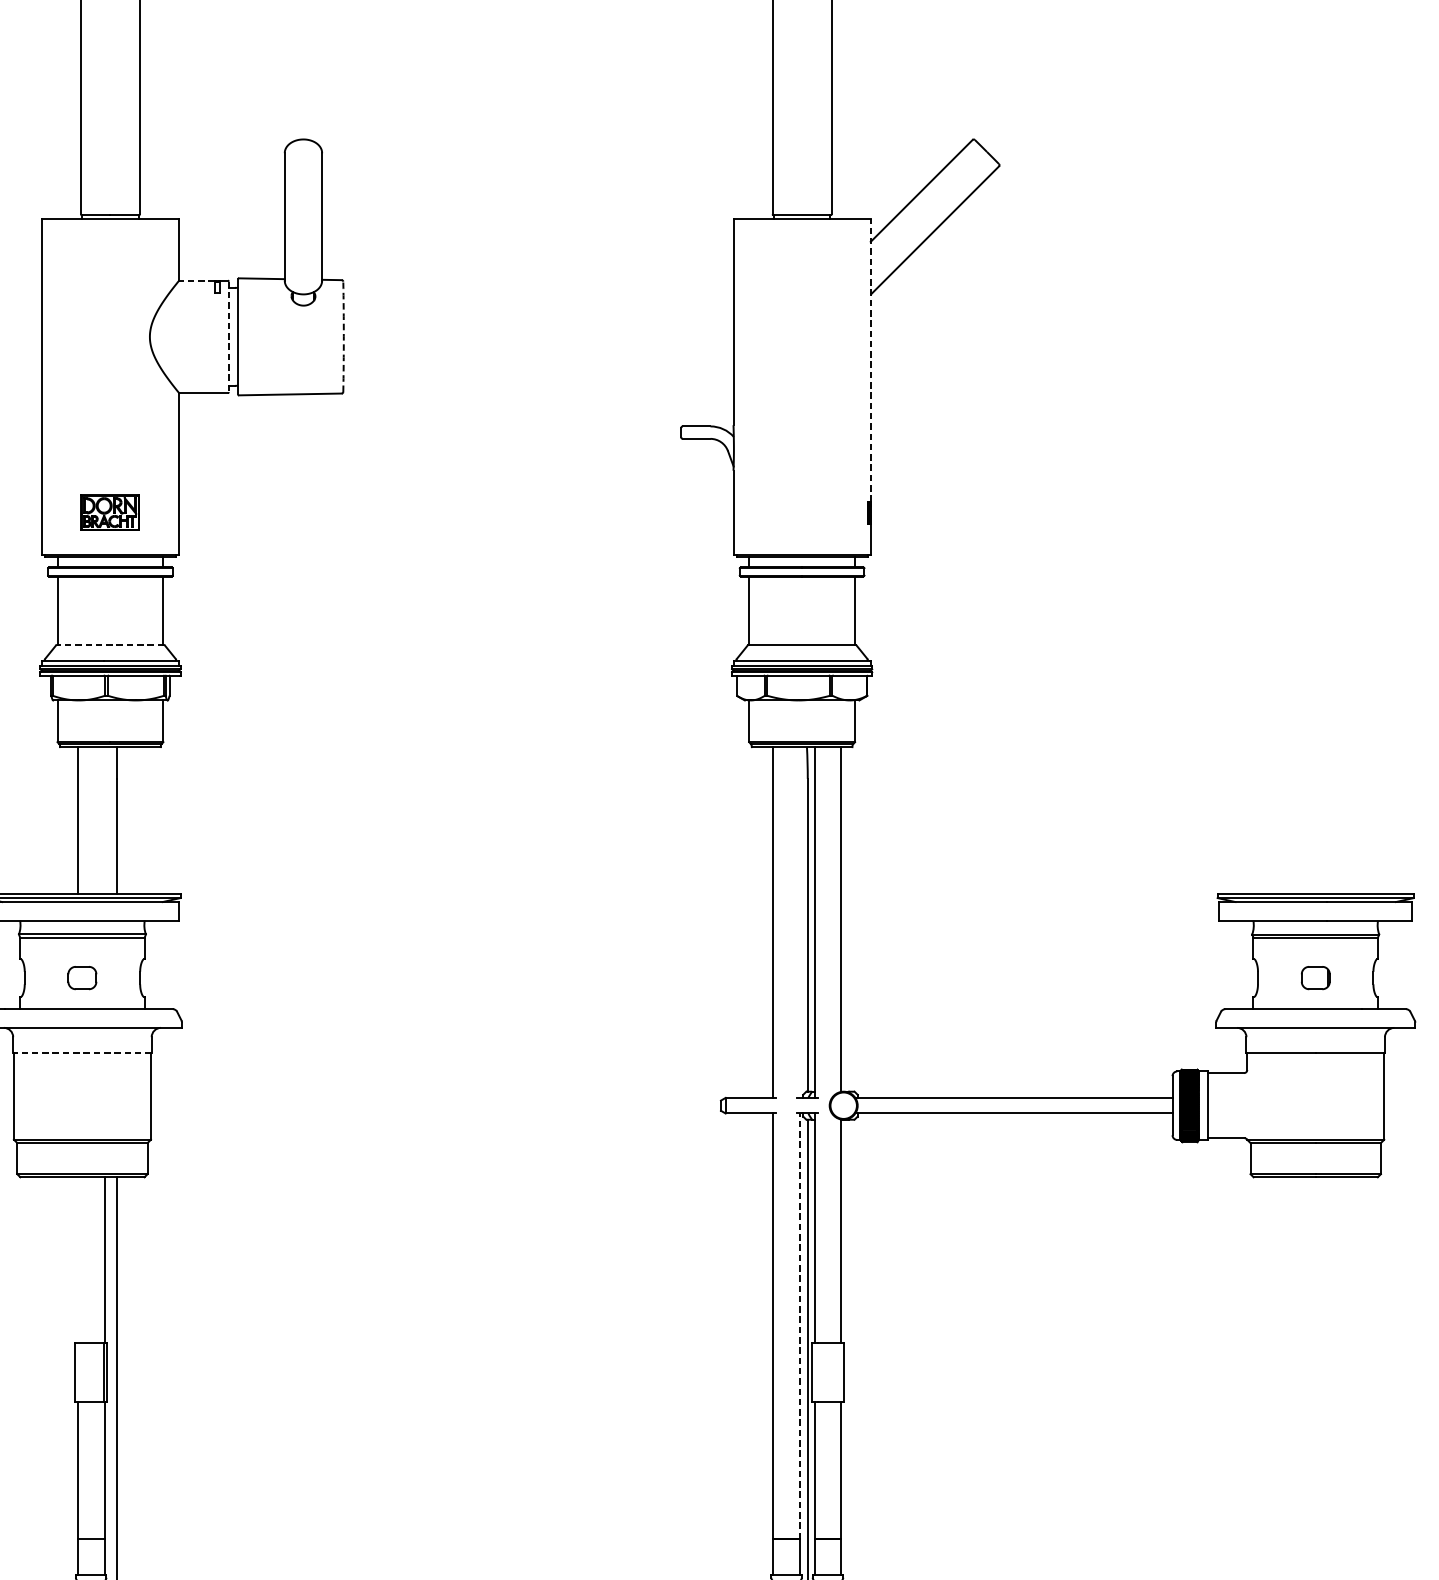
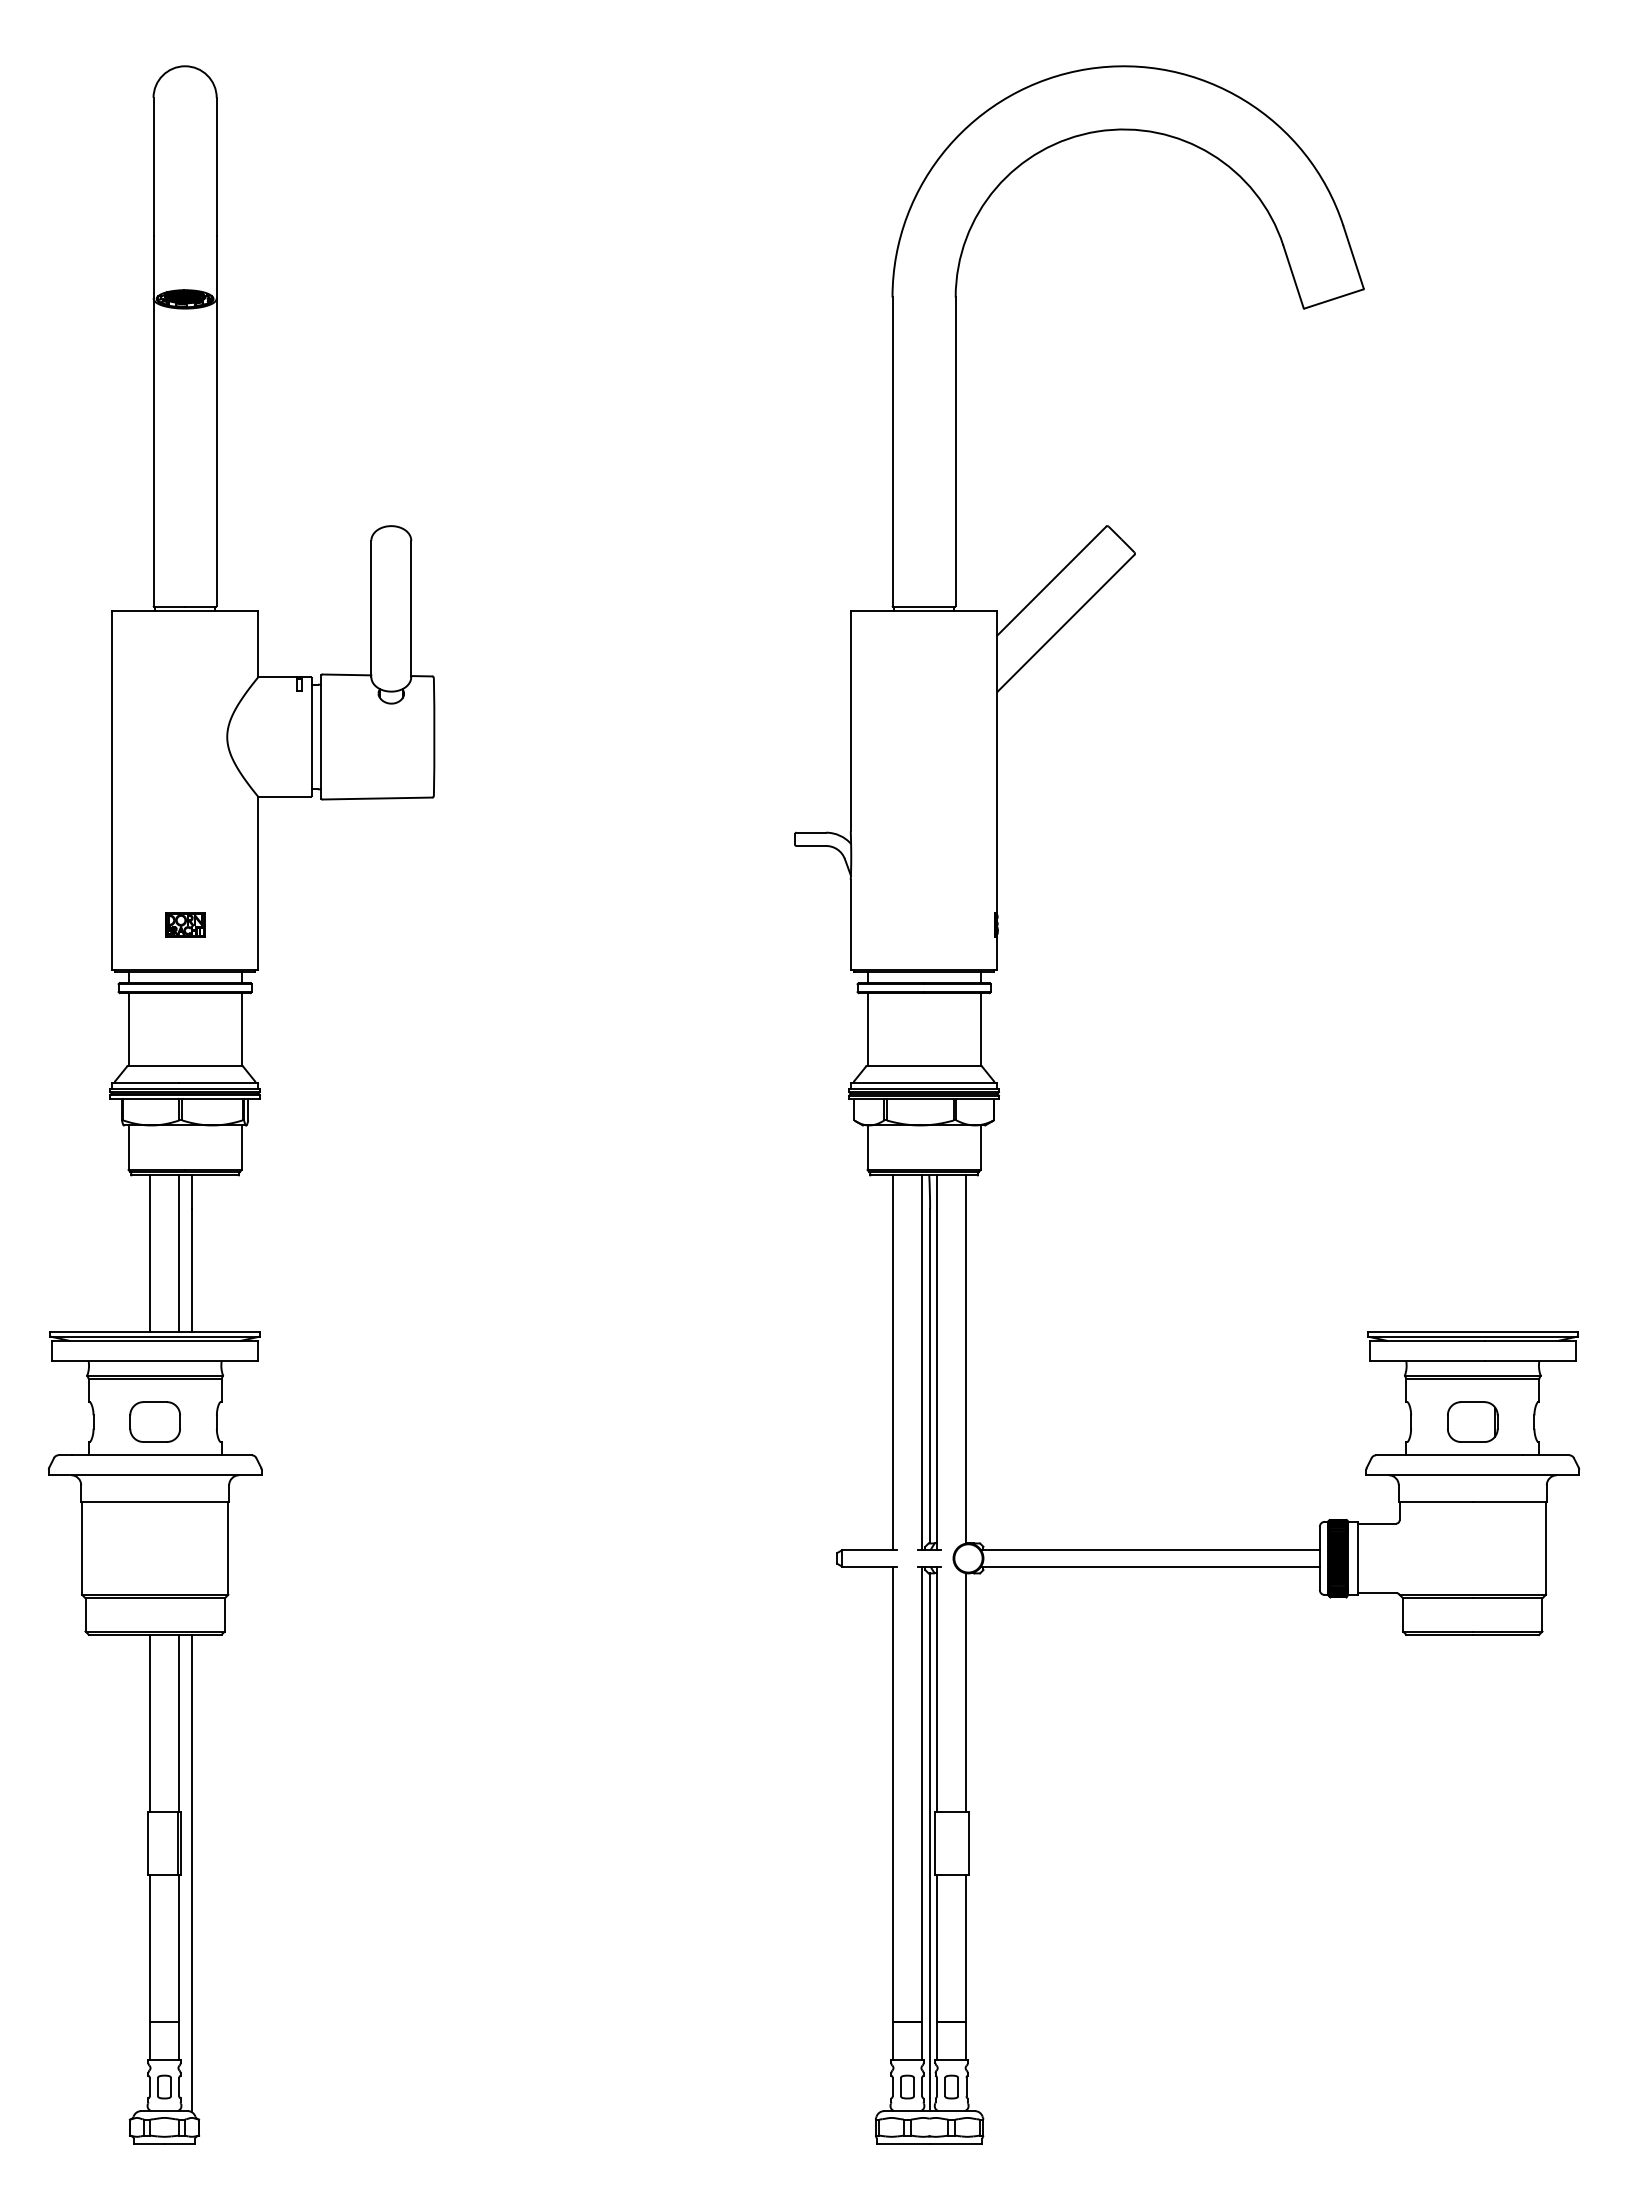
line: (196, 280) -> (277, 676), dashed -> solid
line: (228, 337) -> (311, 737), dashed -> solid
arc: (343, 337) -> (434, 737), dashed -> solid
line: (870, 359) -> (997, 761), dashed -> solid
part: (110, 512) -> (185, 924), size x0.62
line: (109, 645) -> (184, 1066), dashed -> solid
line: (104, 820) -> (178, 1253), added
line: (799, 922) -> (921, 1362), added
part: (81, 977) -> (154, 1421), size x1.67
part: (1315, 977) -> (1472, 1421), size x1.67
line: (82, 1052) -> (155, 1501), dashed -> solid
line: (78, 1260) -> (150, 1723), added
line: (799, 1325) -> (921, 1793), dashed -> solid

